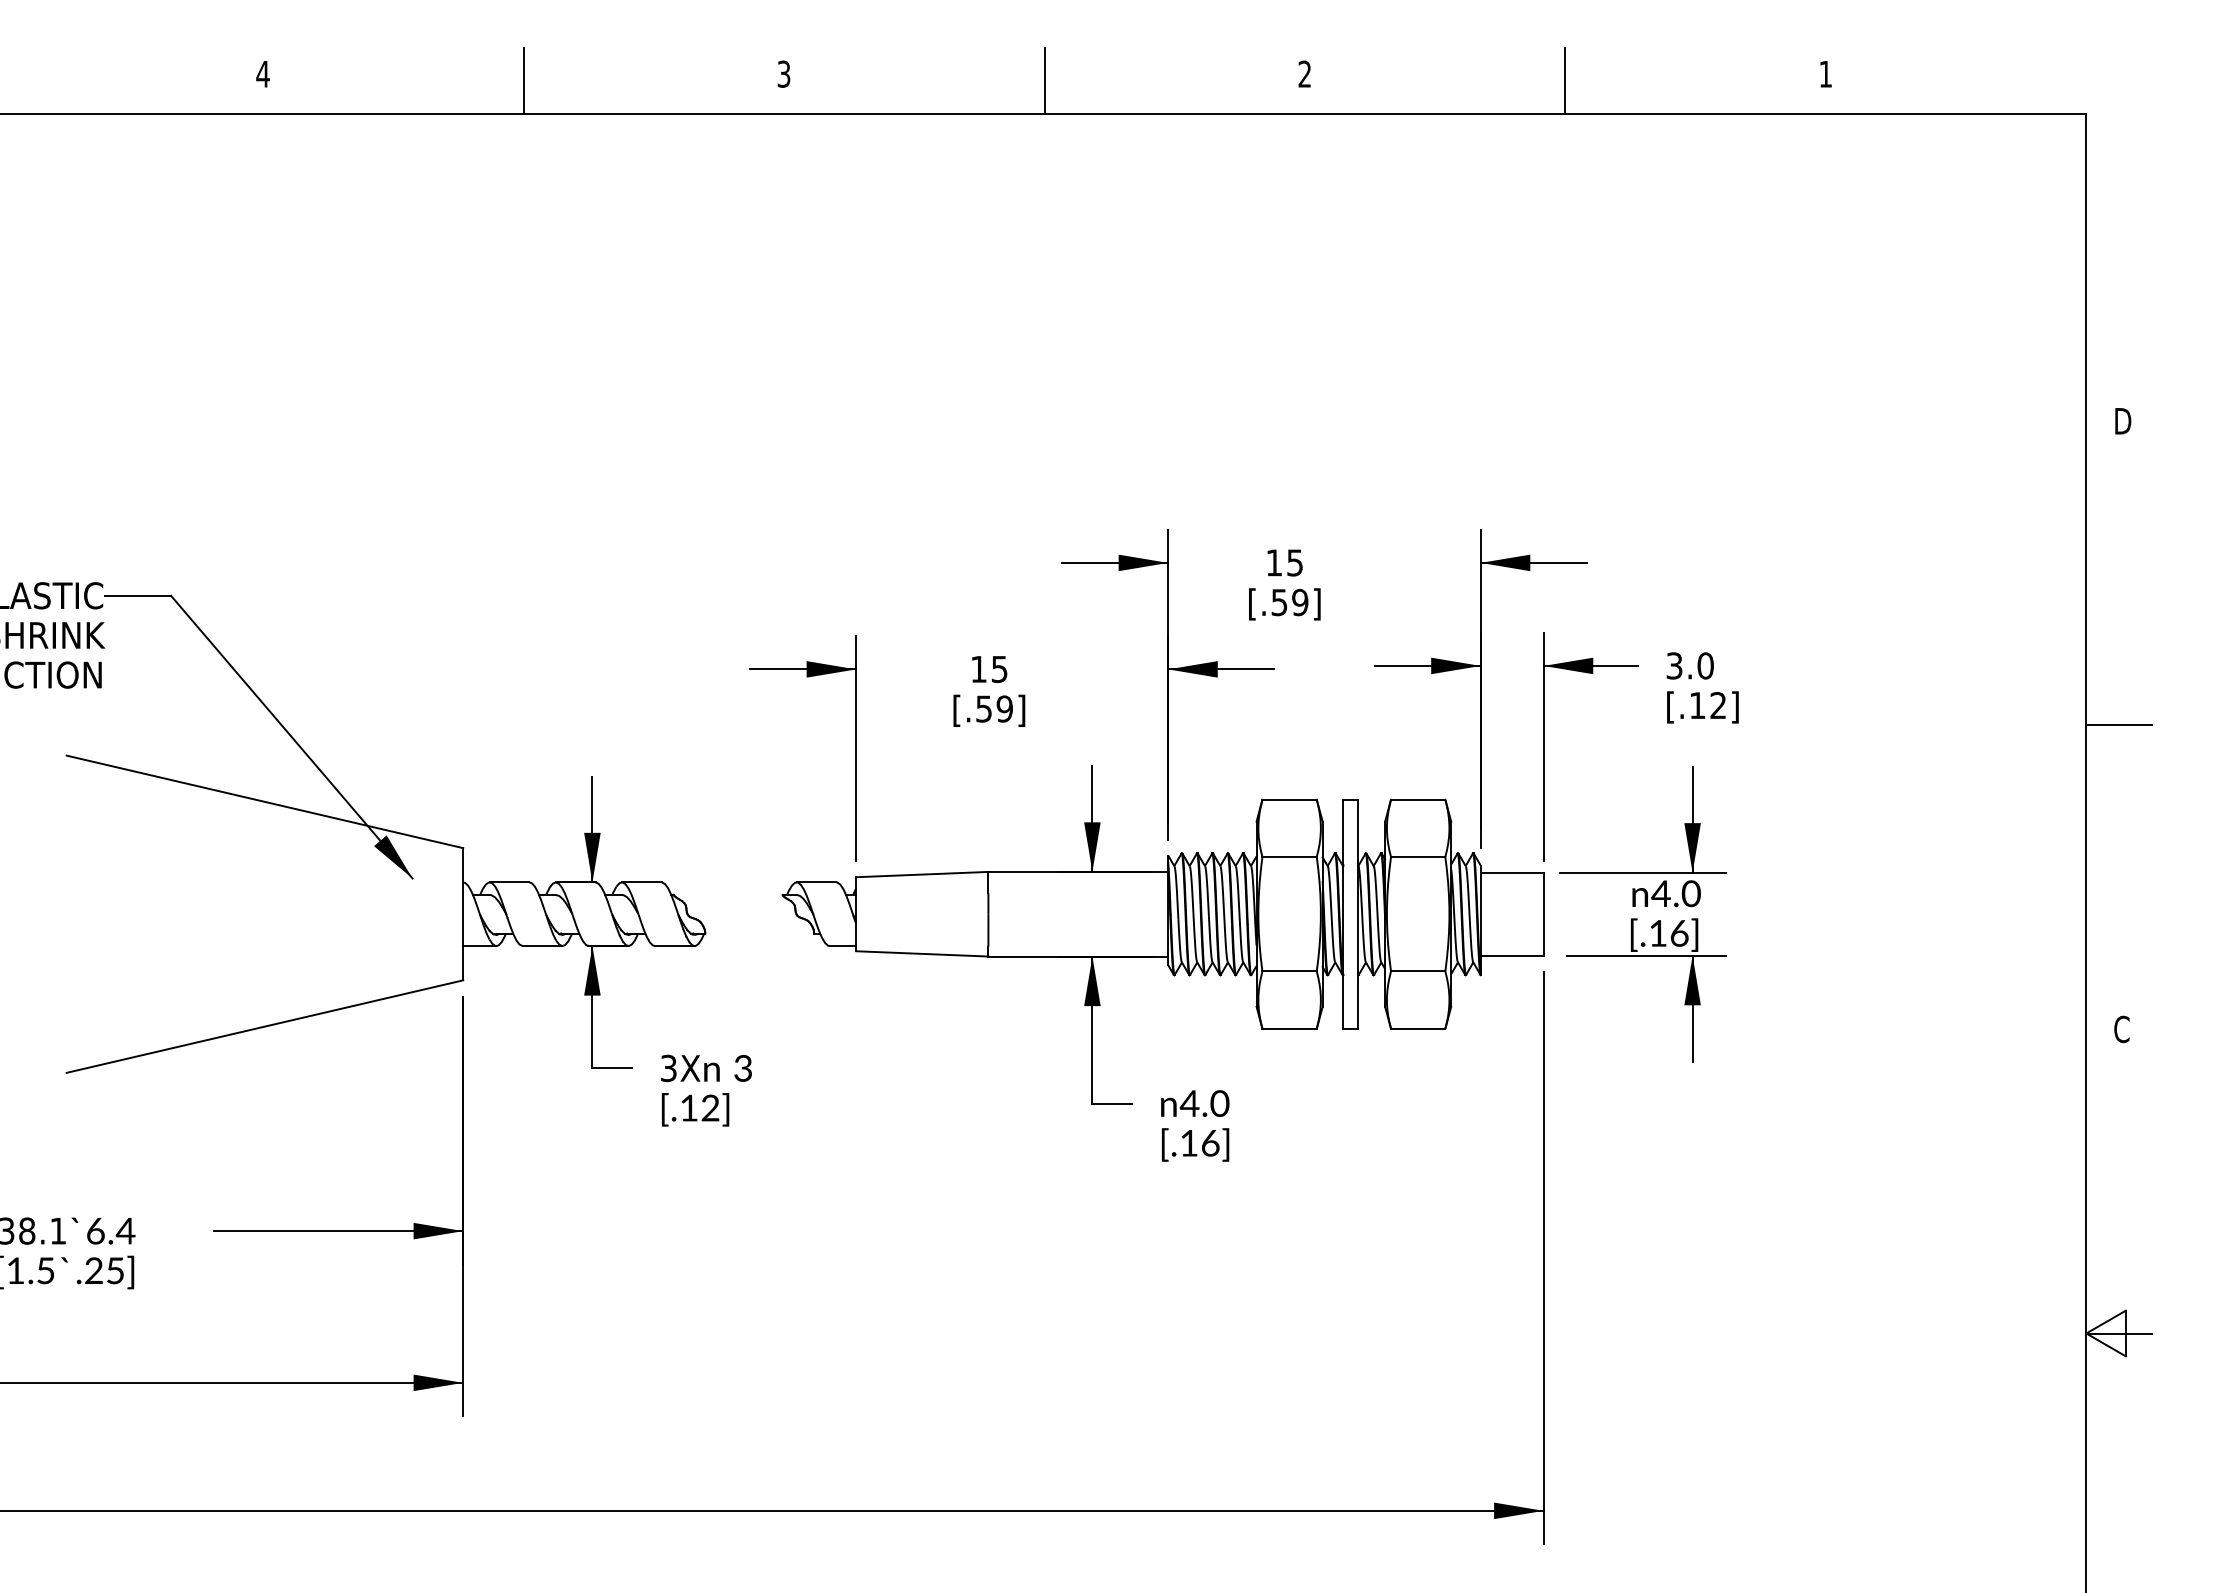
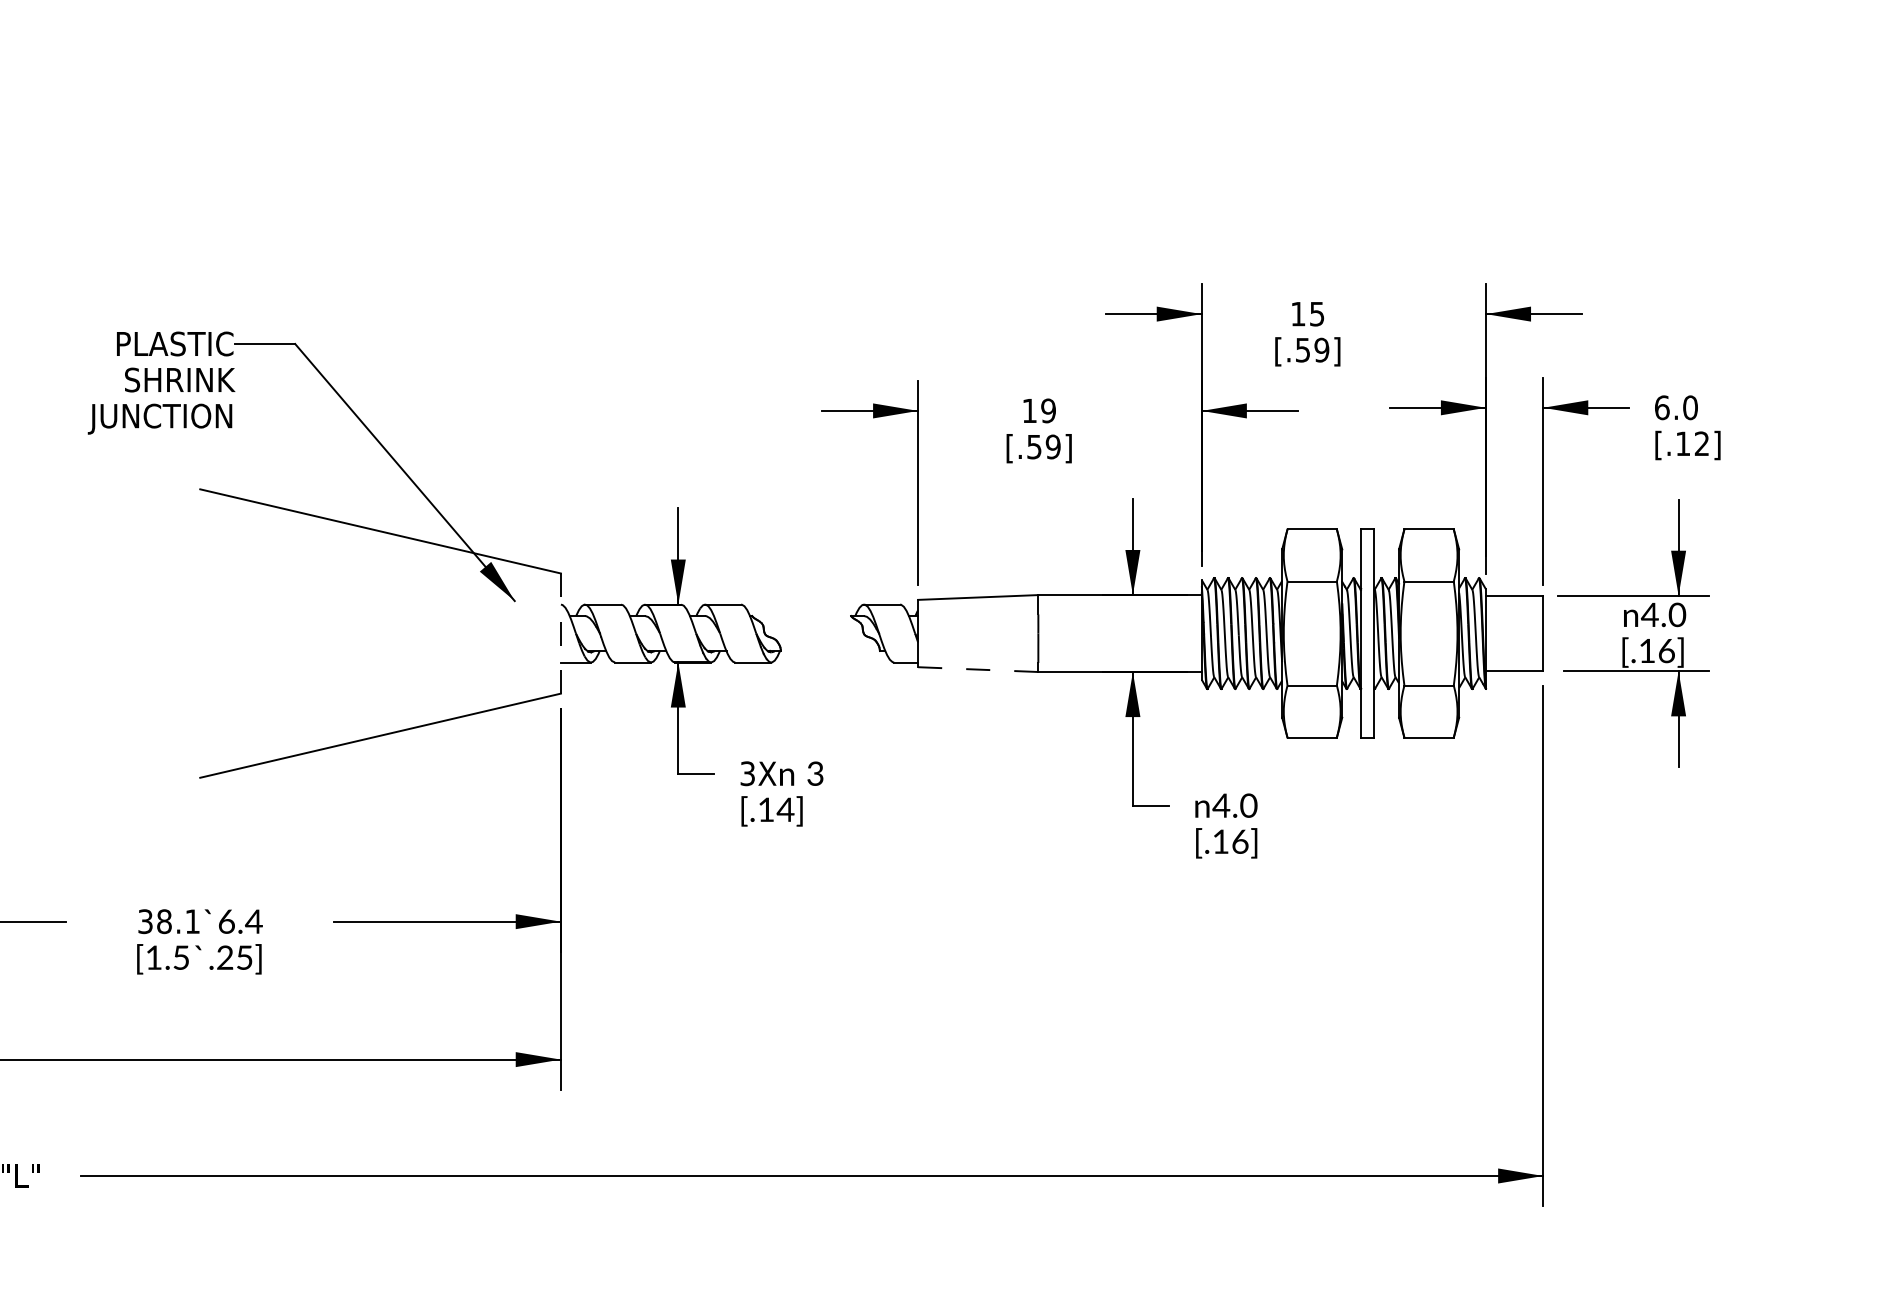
text: (1674, 665) -> (1662, 407), 3.0 -> 6.0
text: (999, 668) -> (1048, 410), 15 -> 19
line: (463, 913) -> (561, 632), solid -> dashed
line: (922, 953) -> (978, 669), solid -> dashed
text: (710, 1107) -> (785, 809), [.12] -> [.14]

